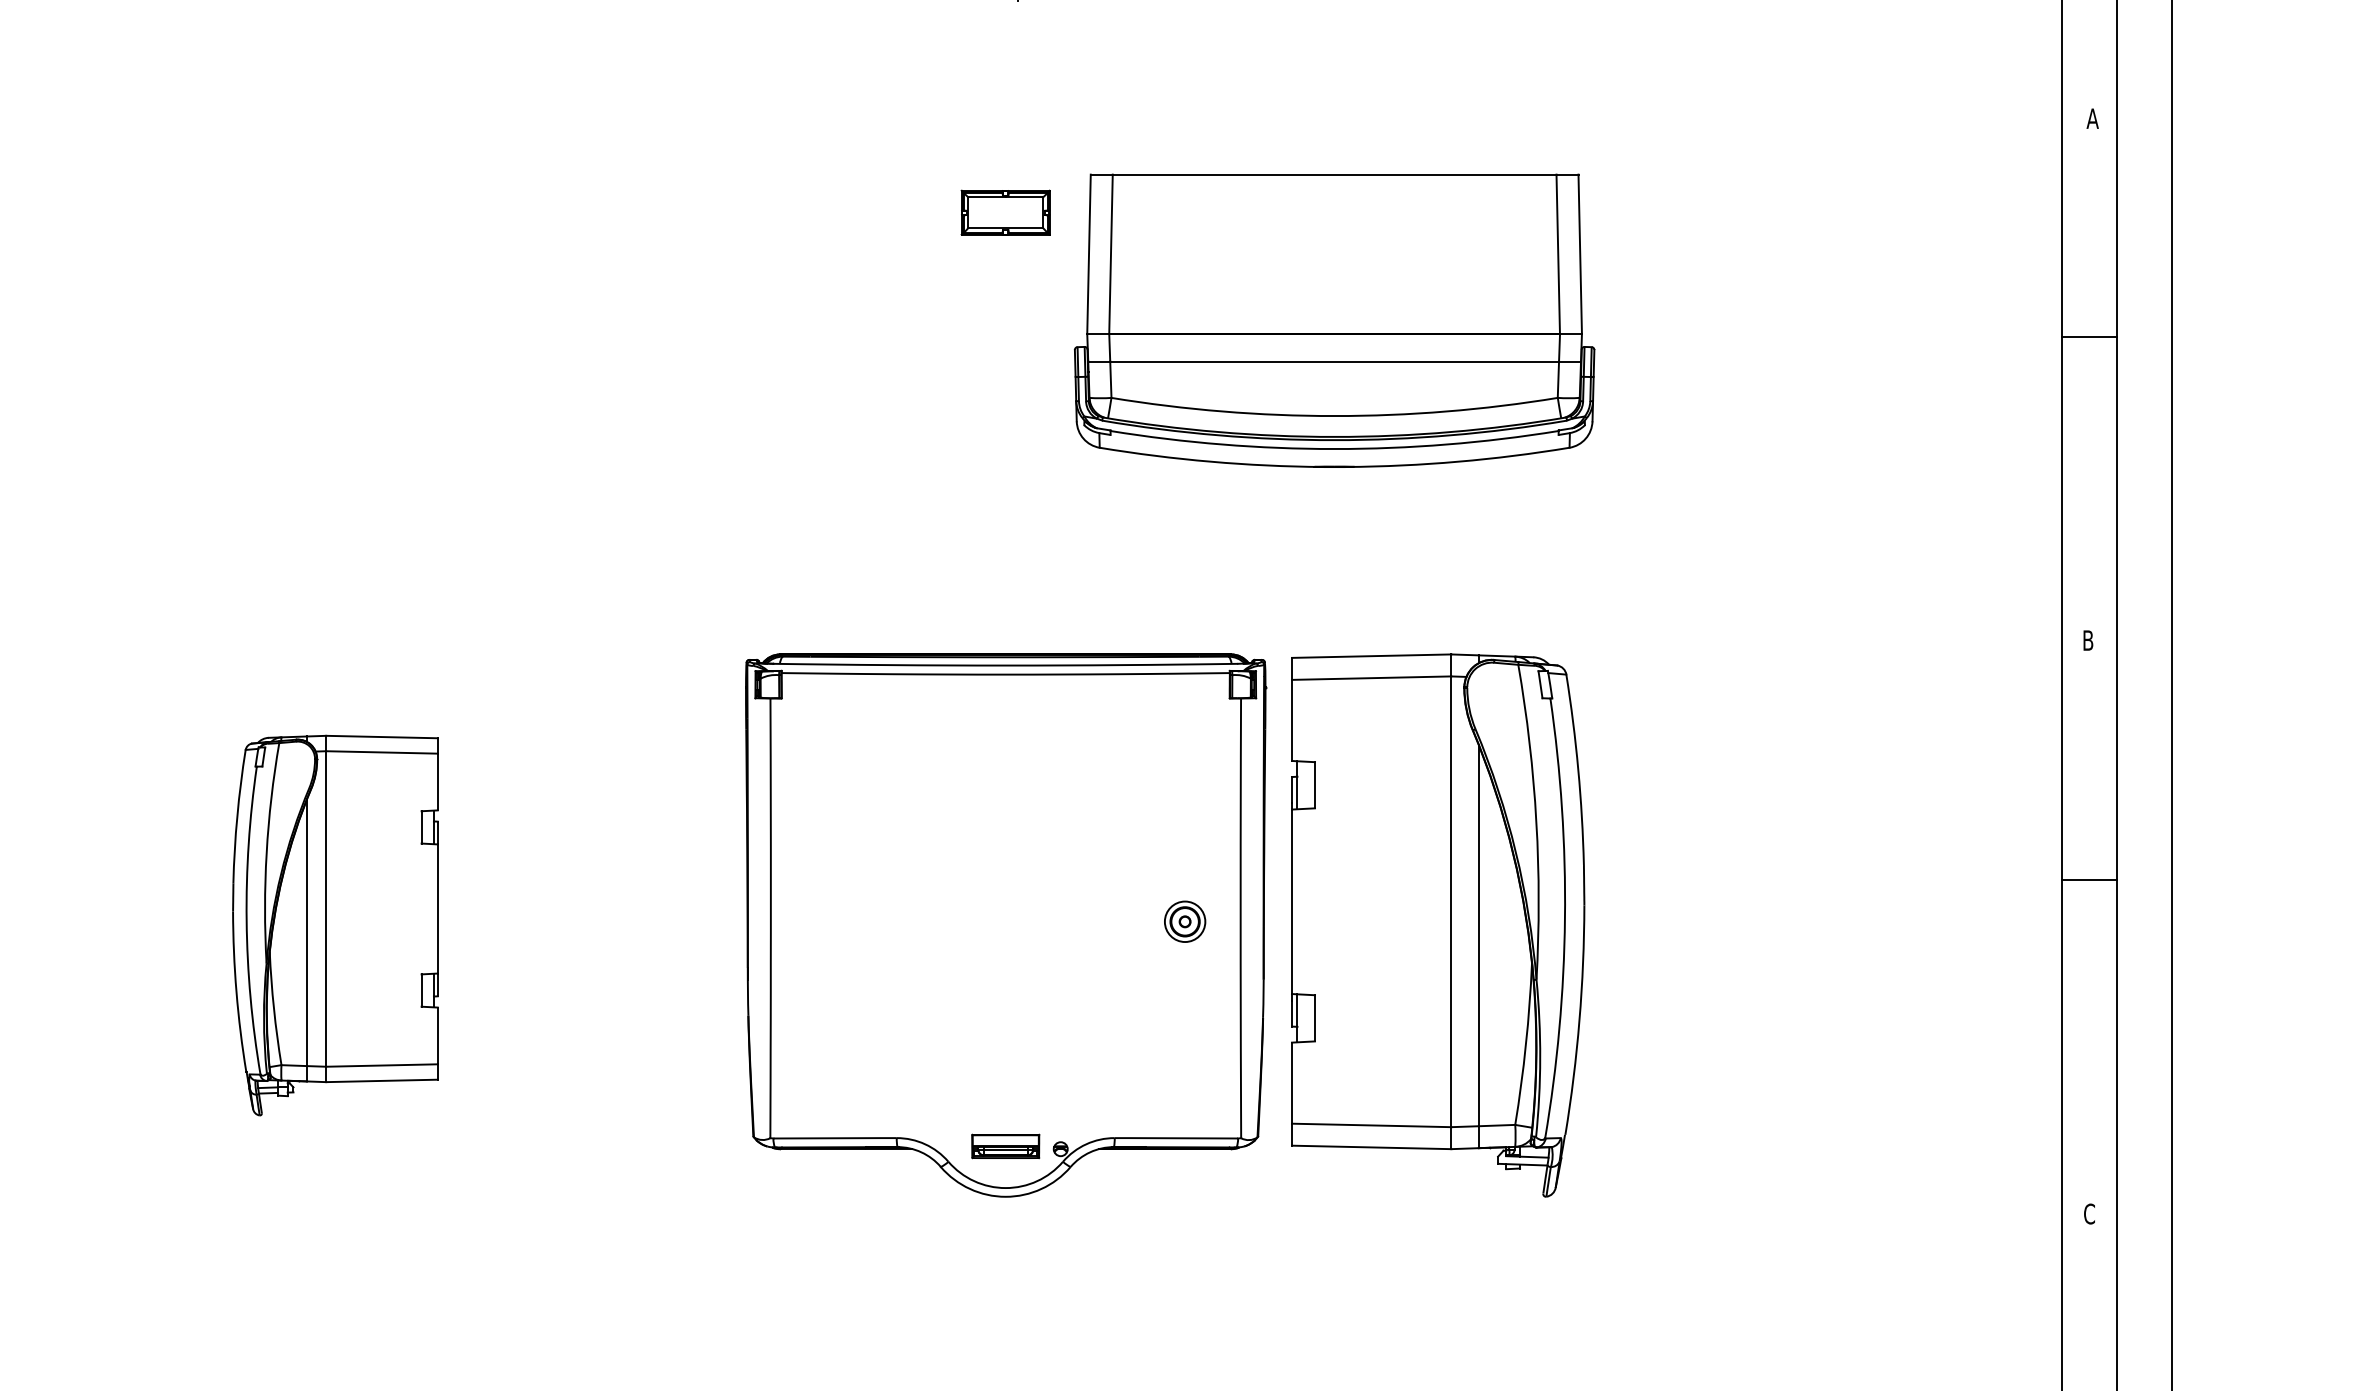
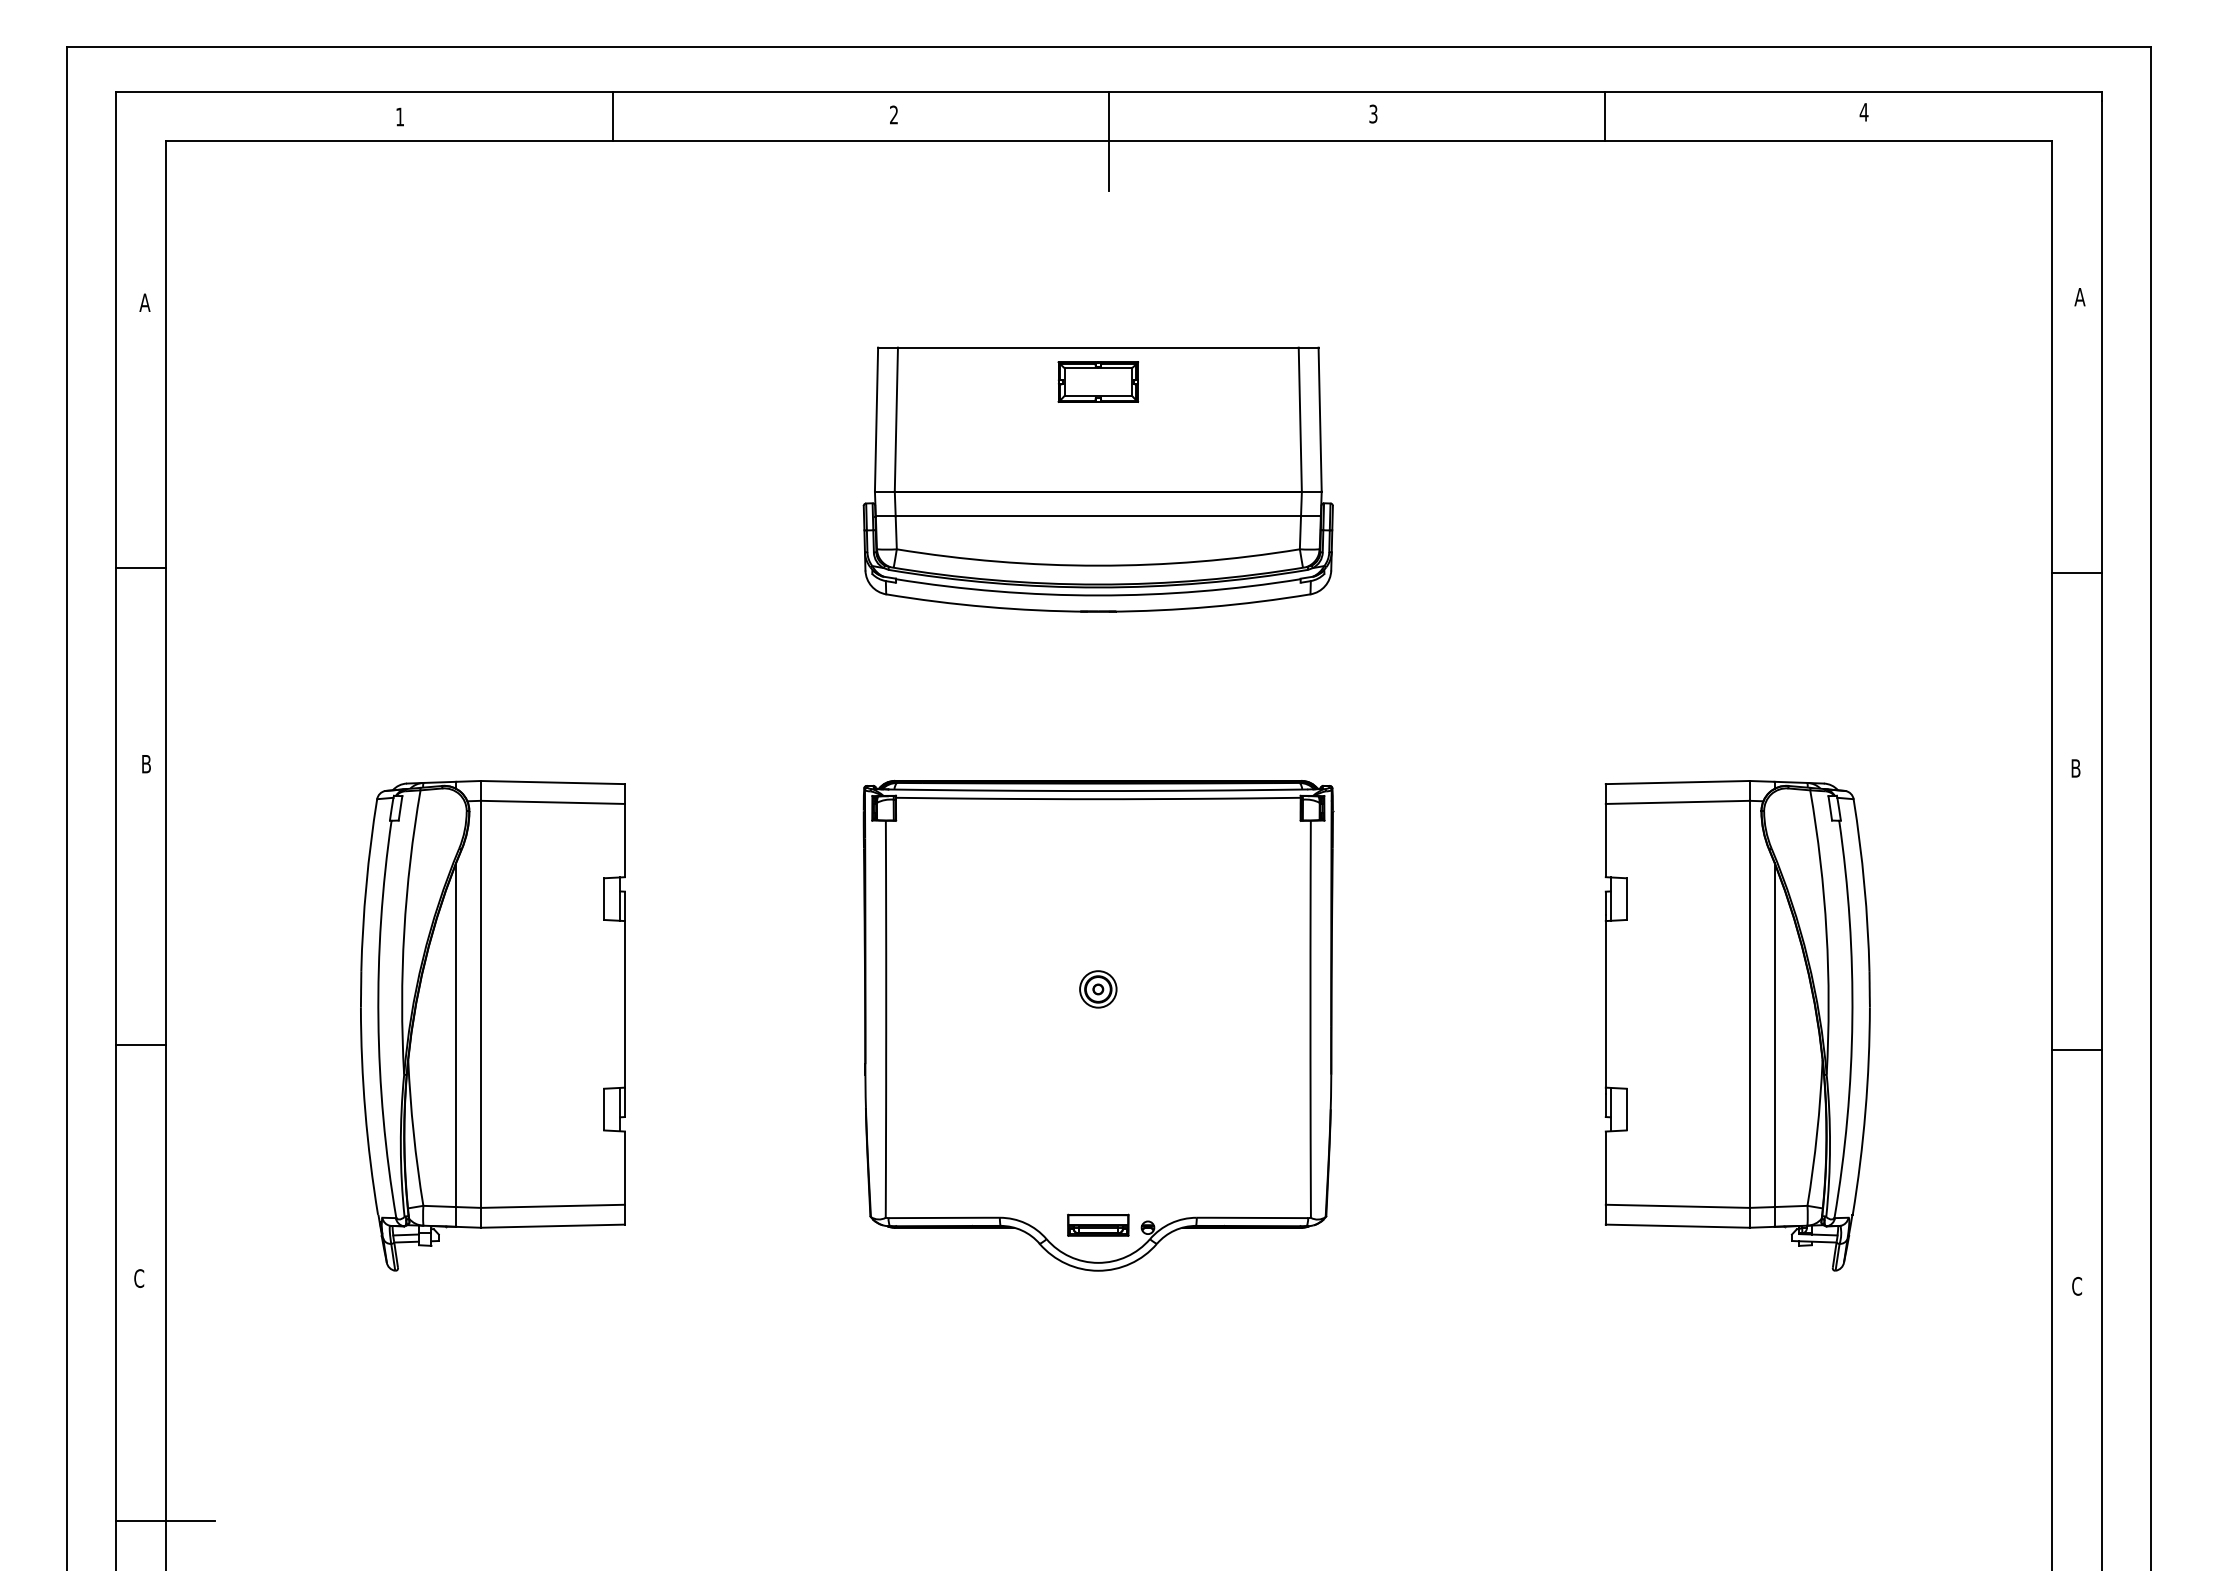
part: (1333, 320) -> (1097, 479), moved
line: (2088, 337) -> (2076, 573), moved
line: (2088, 879) -> (2076, 1049), moved
part: (1185, 921) -> (1098, 989), moved
part: (334, 925) -> (492, 1025), size x1.43
part: (1437, 925) -> (1737, 1025), moved

